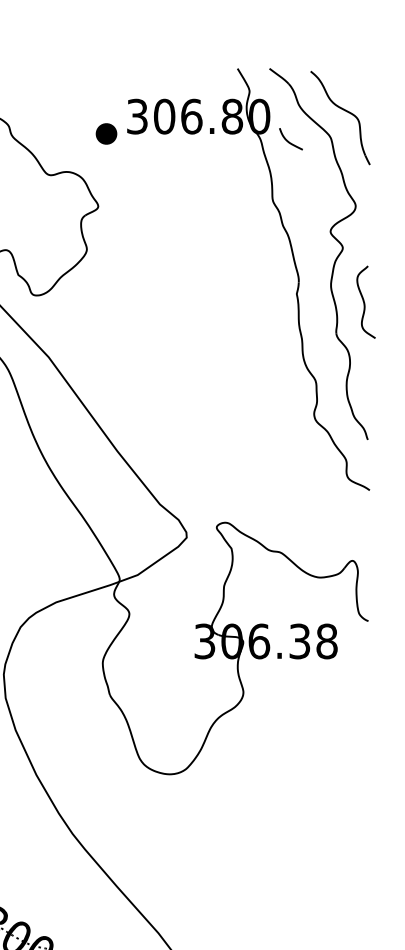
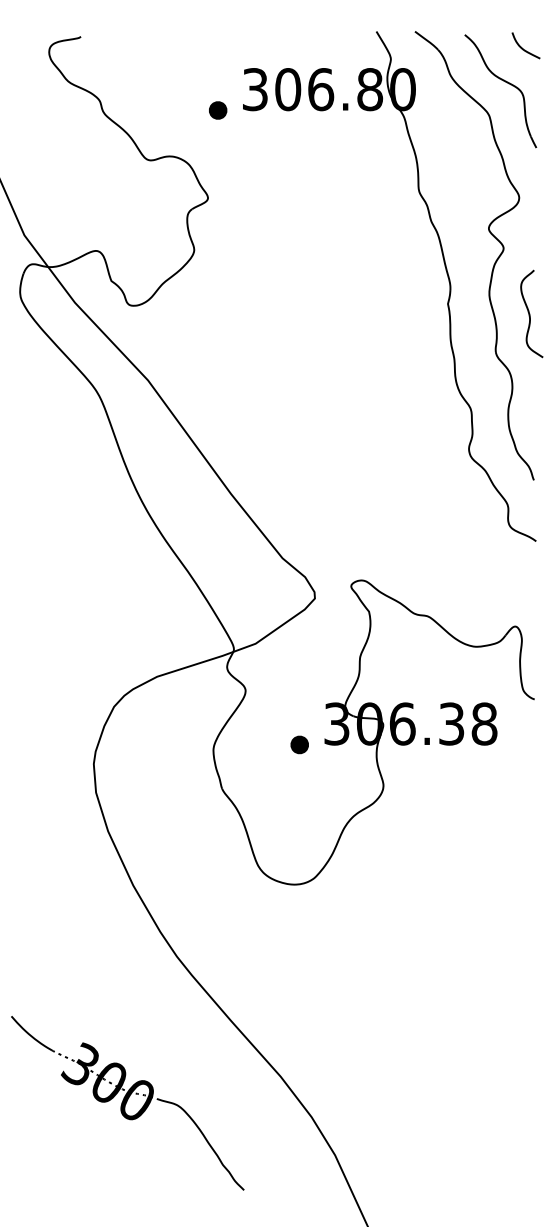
part: (106, 133) -> (218, 110), size x0.71
curve: (288, 140) -> (522, 47), moved
part: (173, 658) -> (299, 744), added

